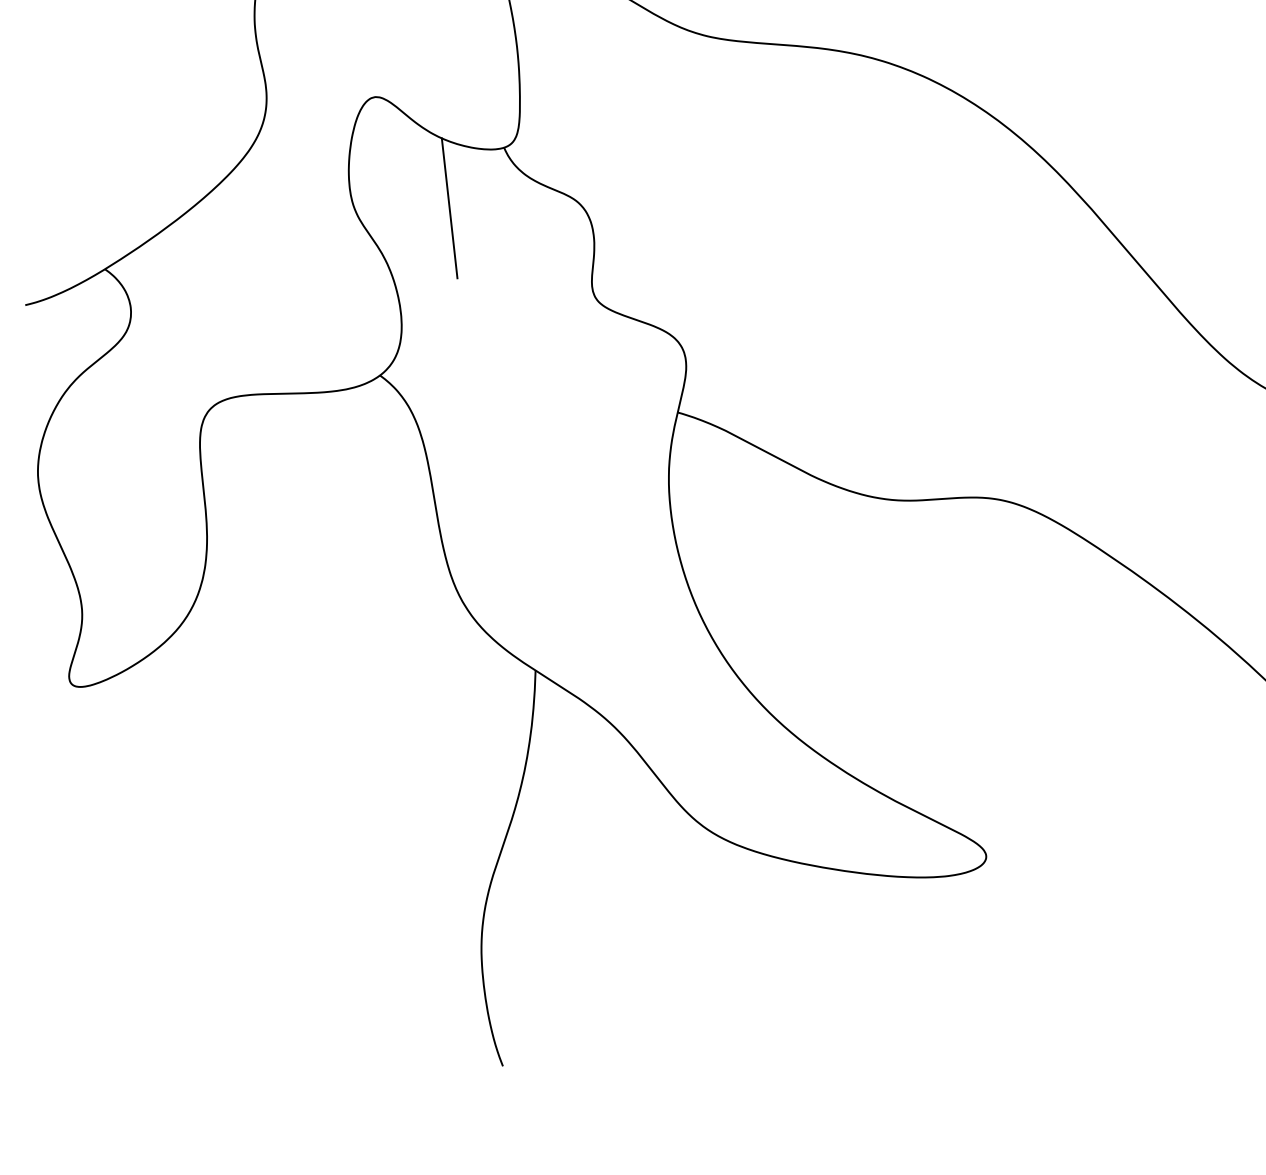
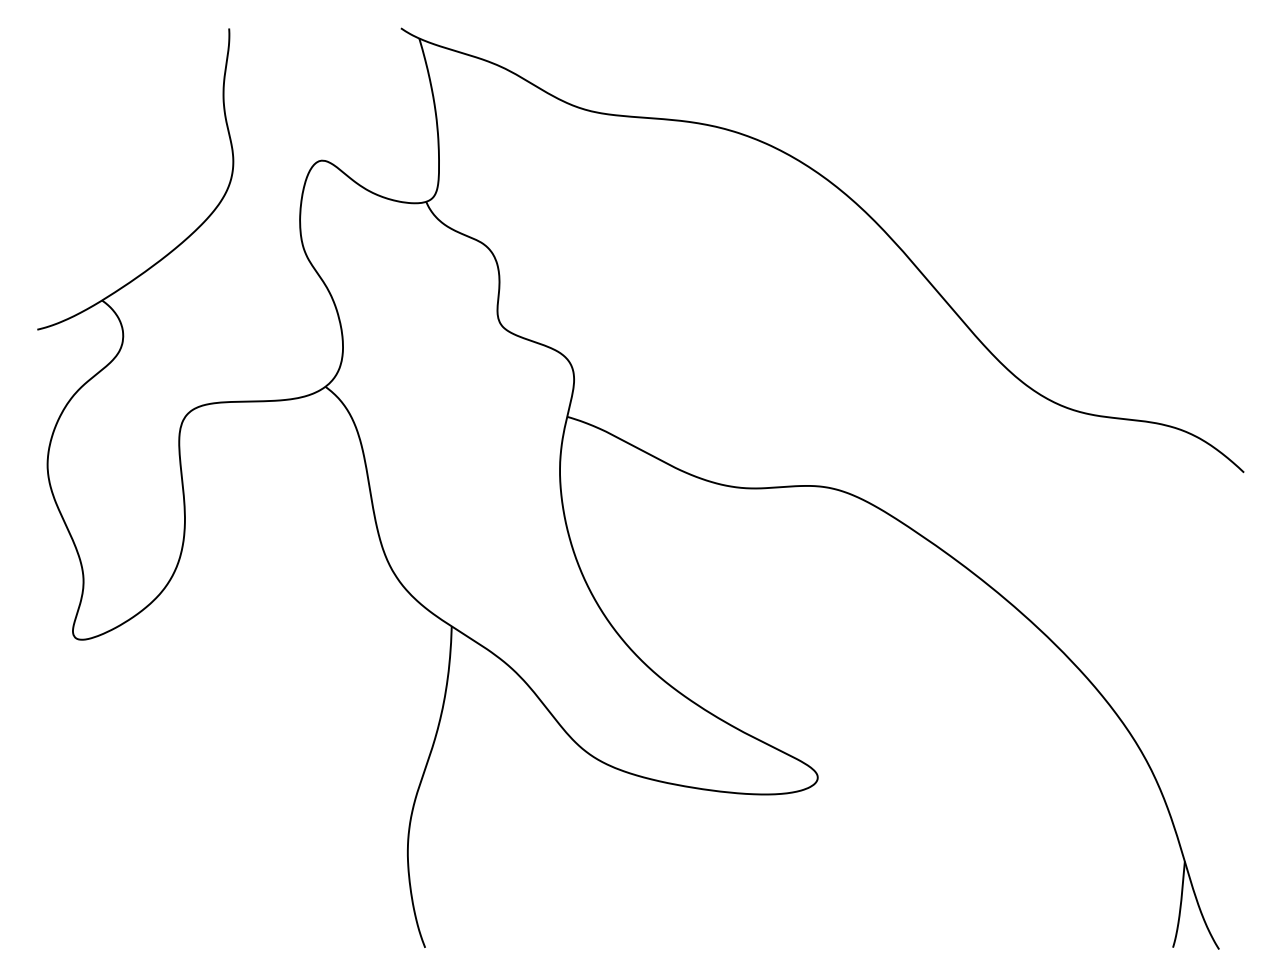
line: (449, 207) -> (381, 250), removed

